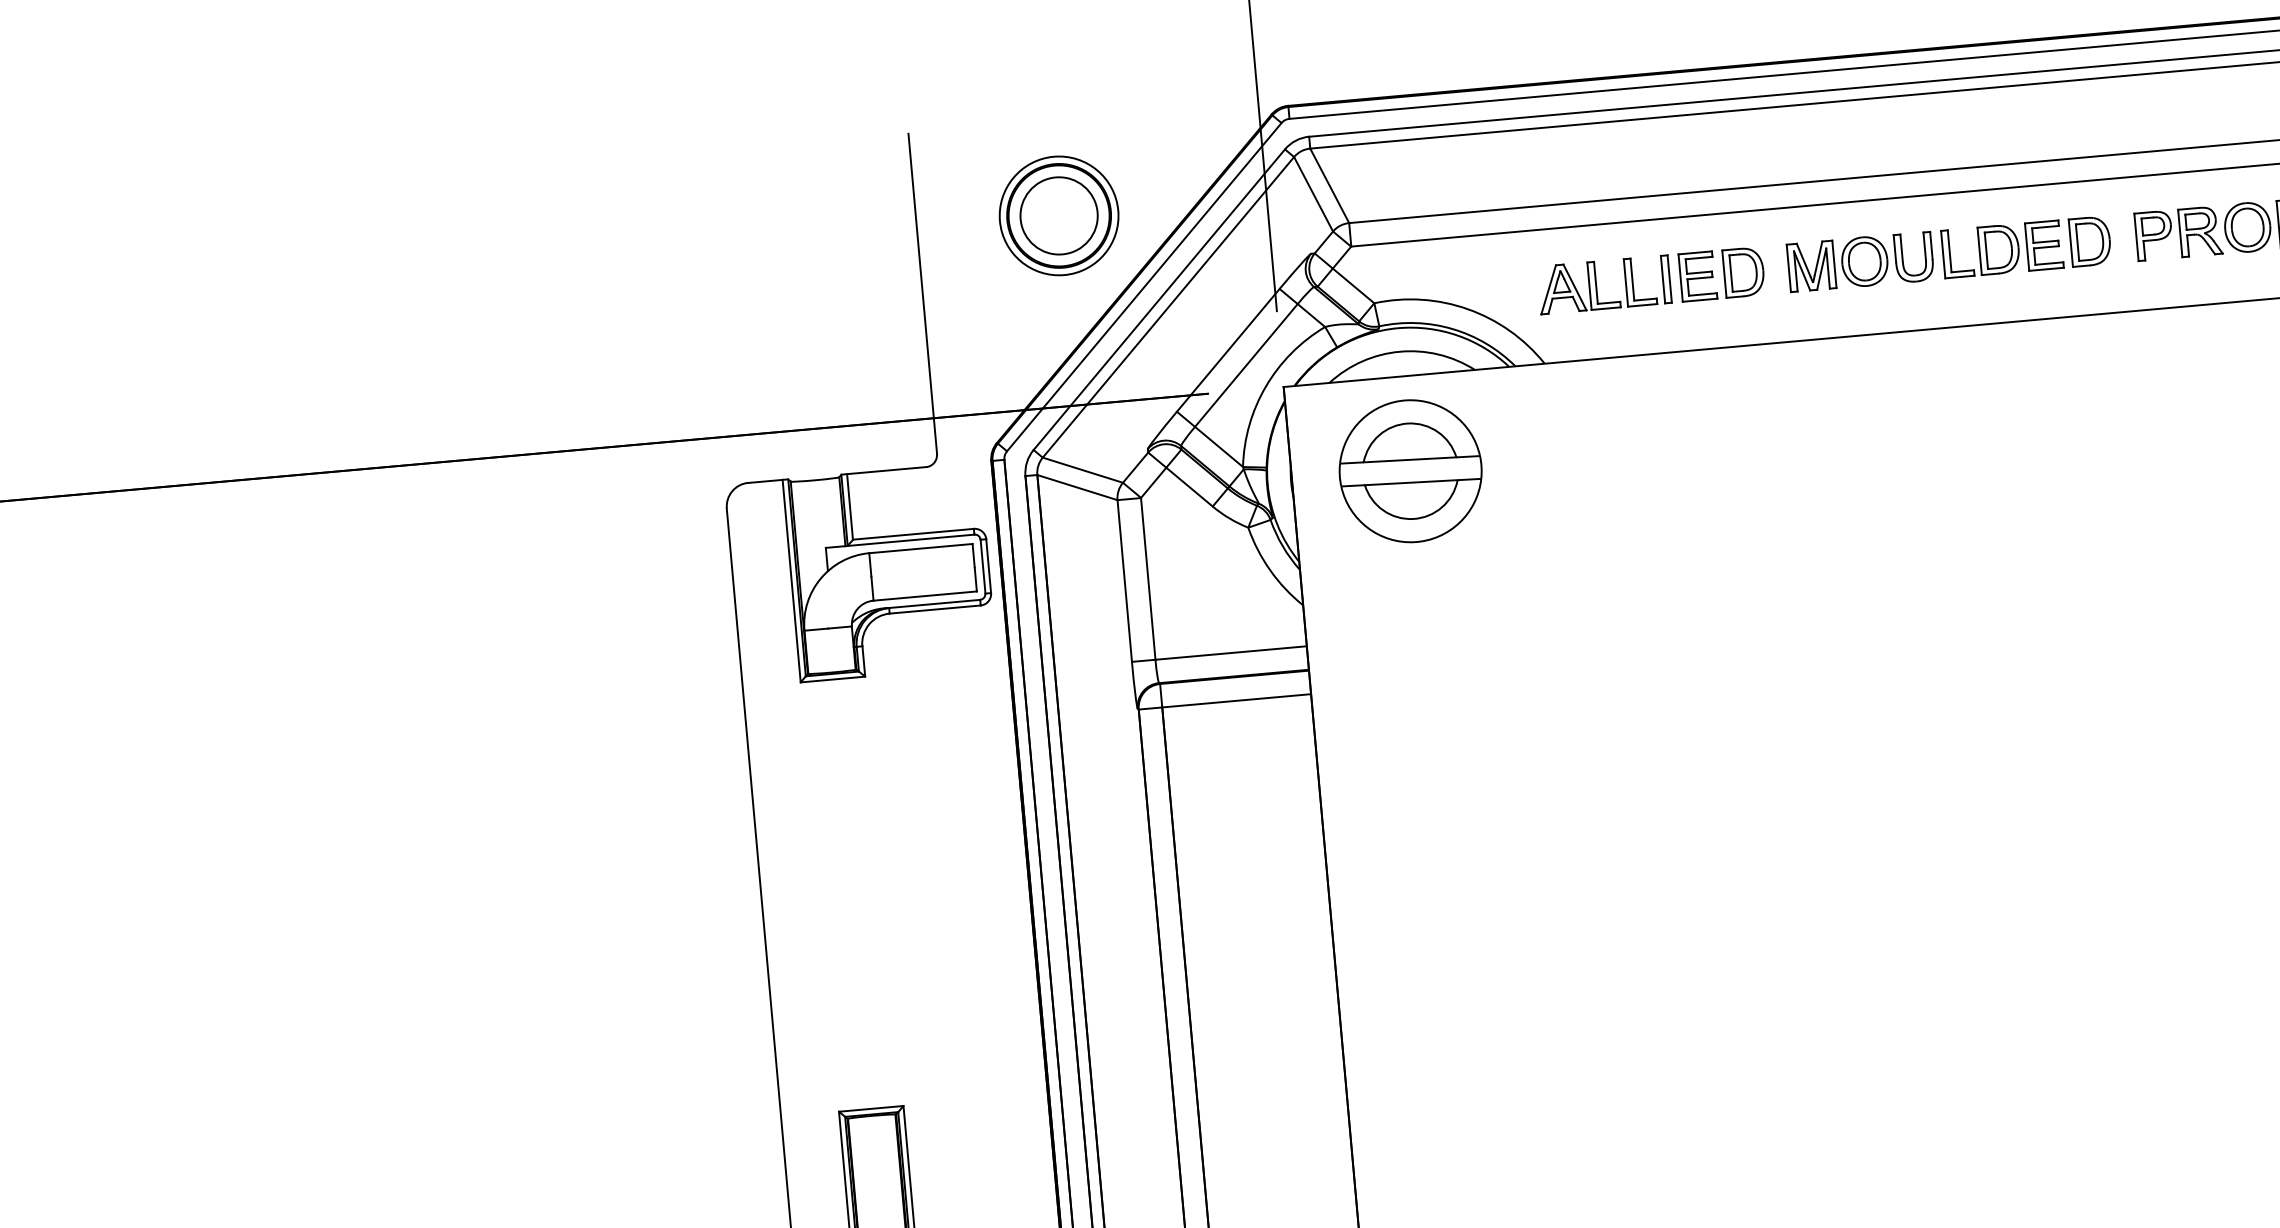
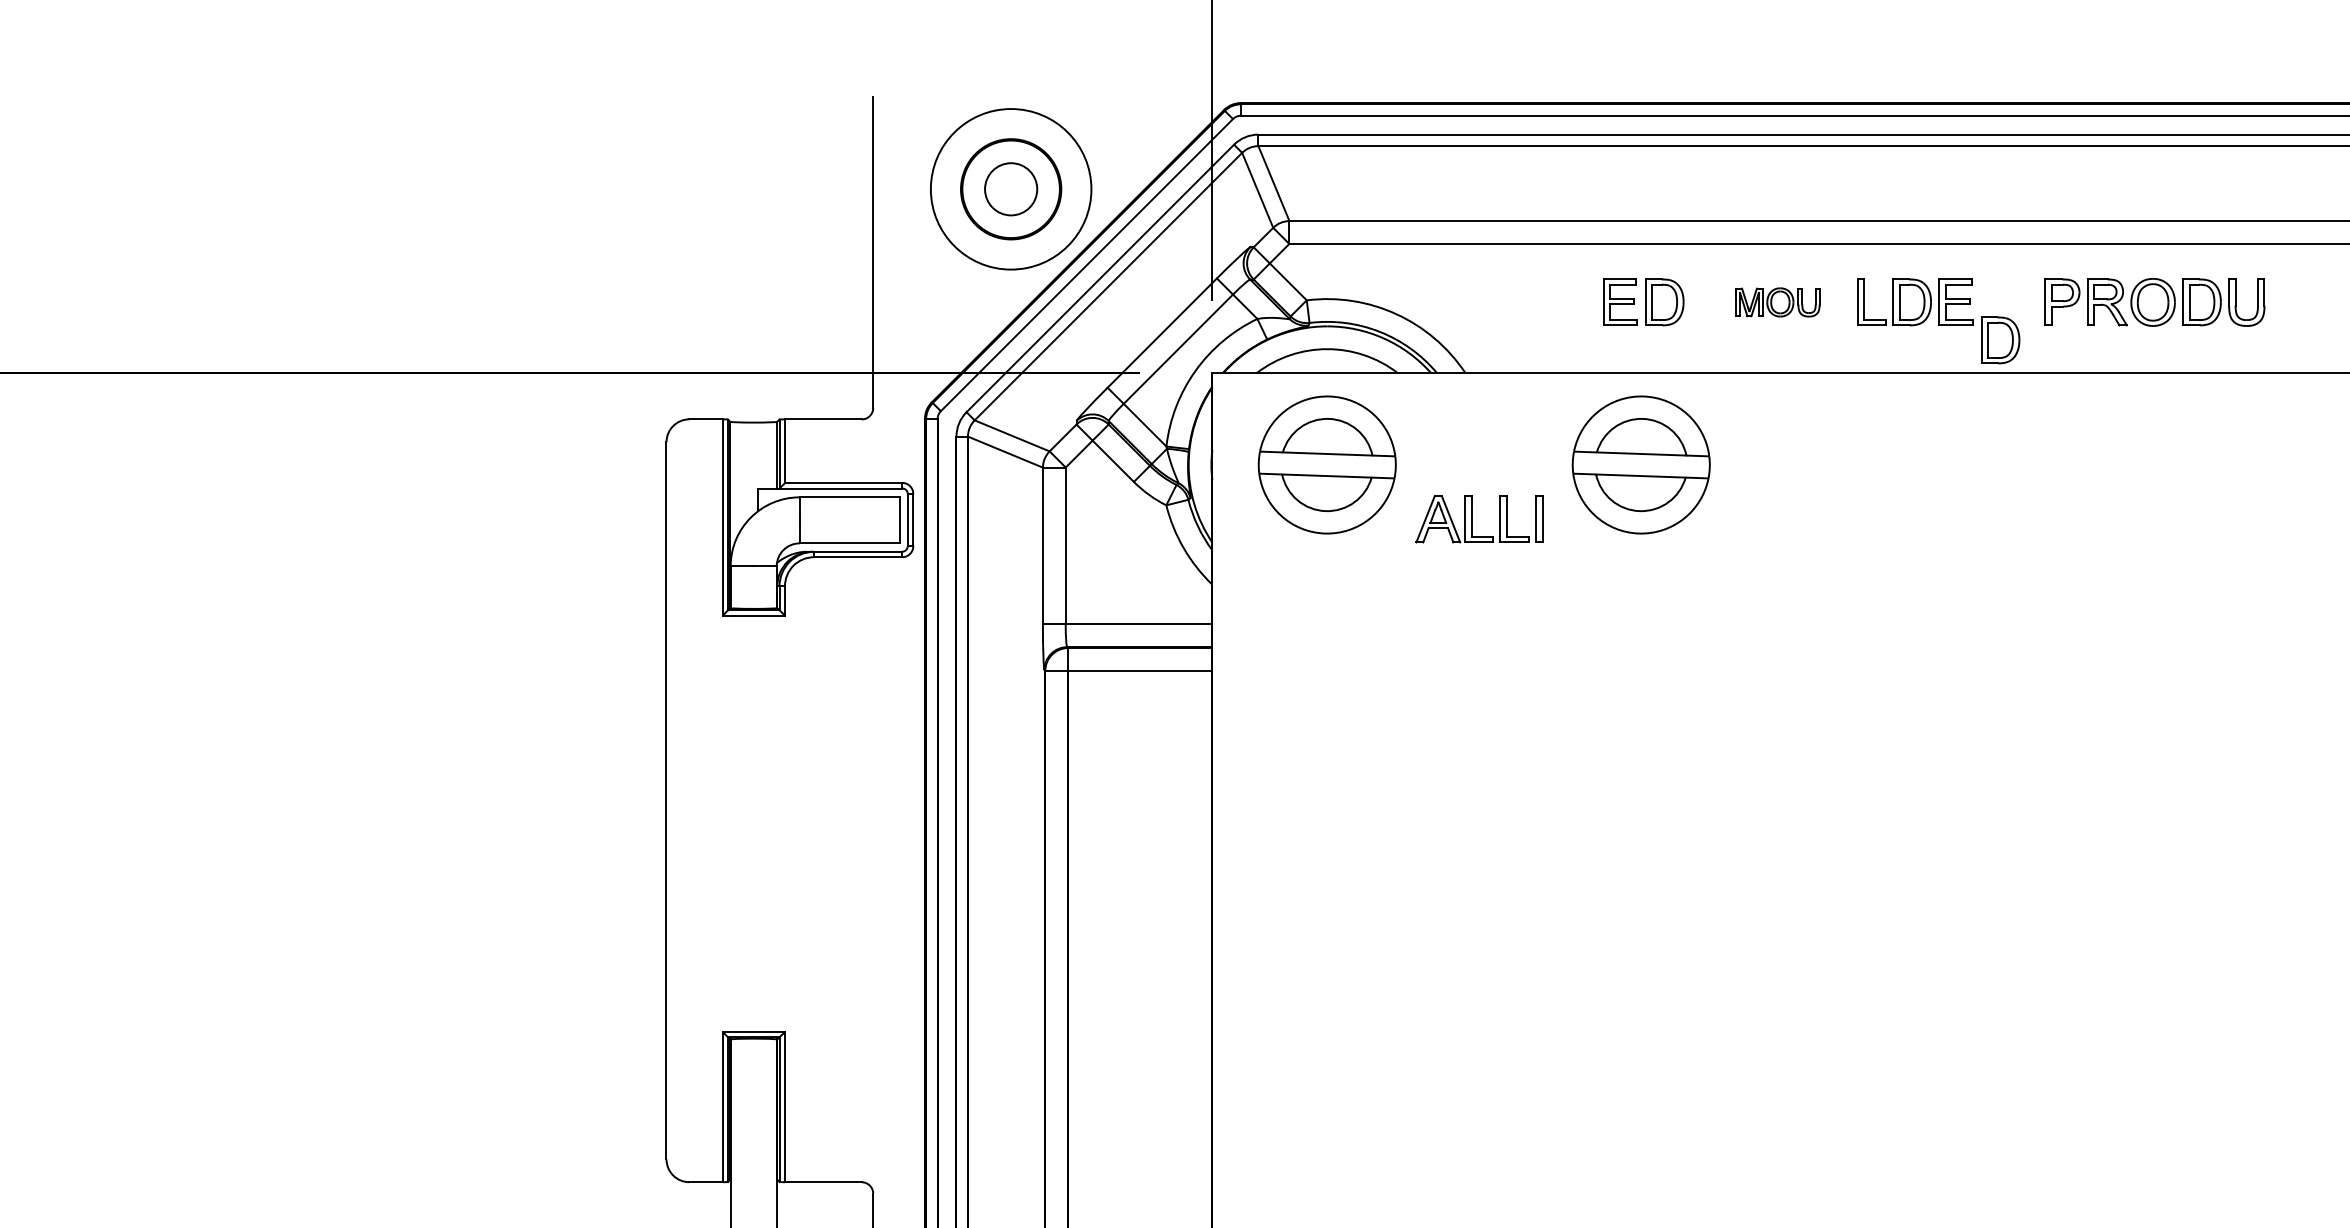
circle: (1058, 215) -> (1010, 188), size x1.4
circle: (1058, 216) -> (1010, 189), size x0.7
part: (2090, 241) -> (2000, 340), moved
part: (1860, 262) -> (1777, 302), size x0.6
part: (1597, 285) -> (1472, 519), moved
part: (1733, 441) -> (1640, 464), added

